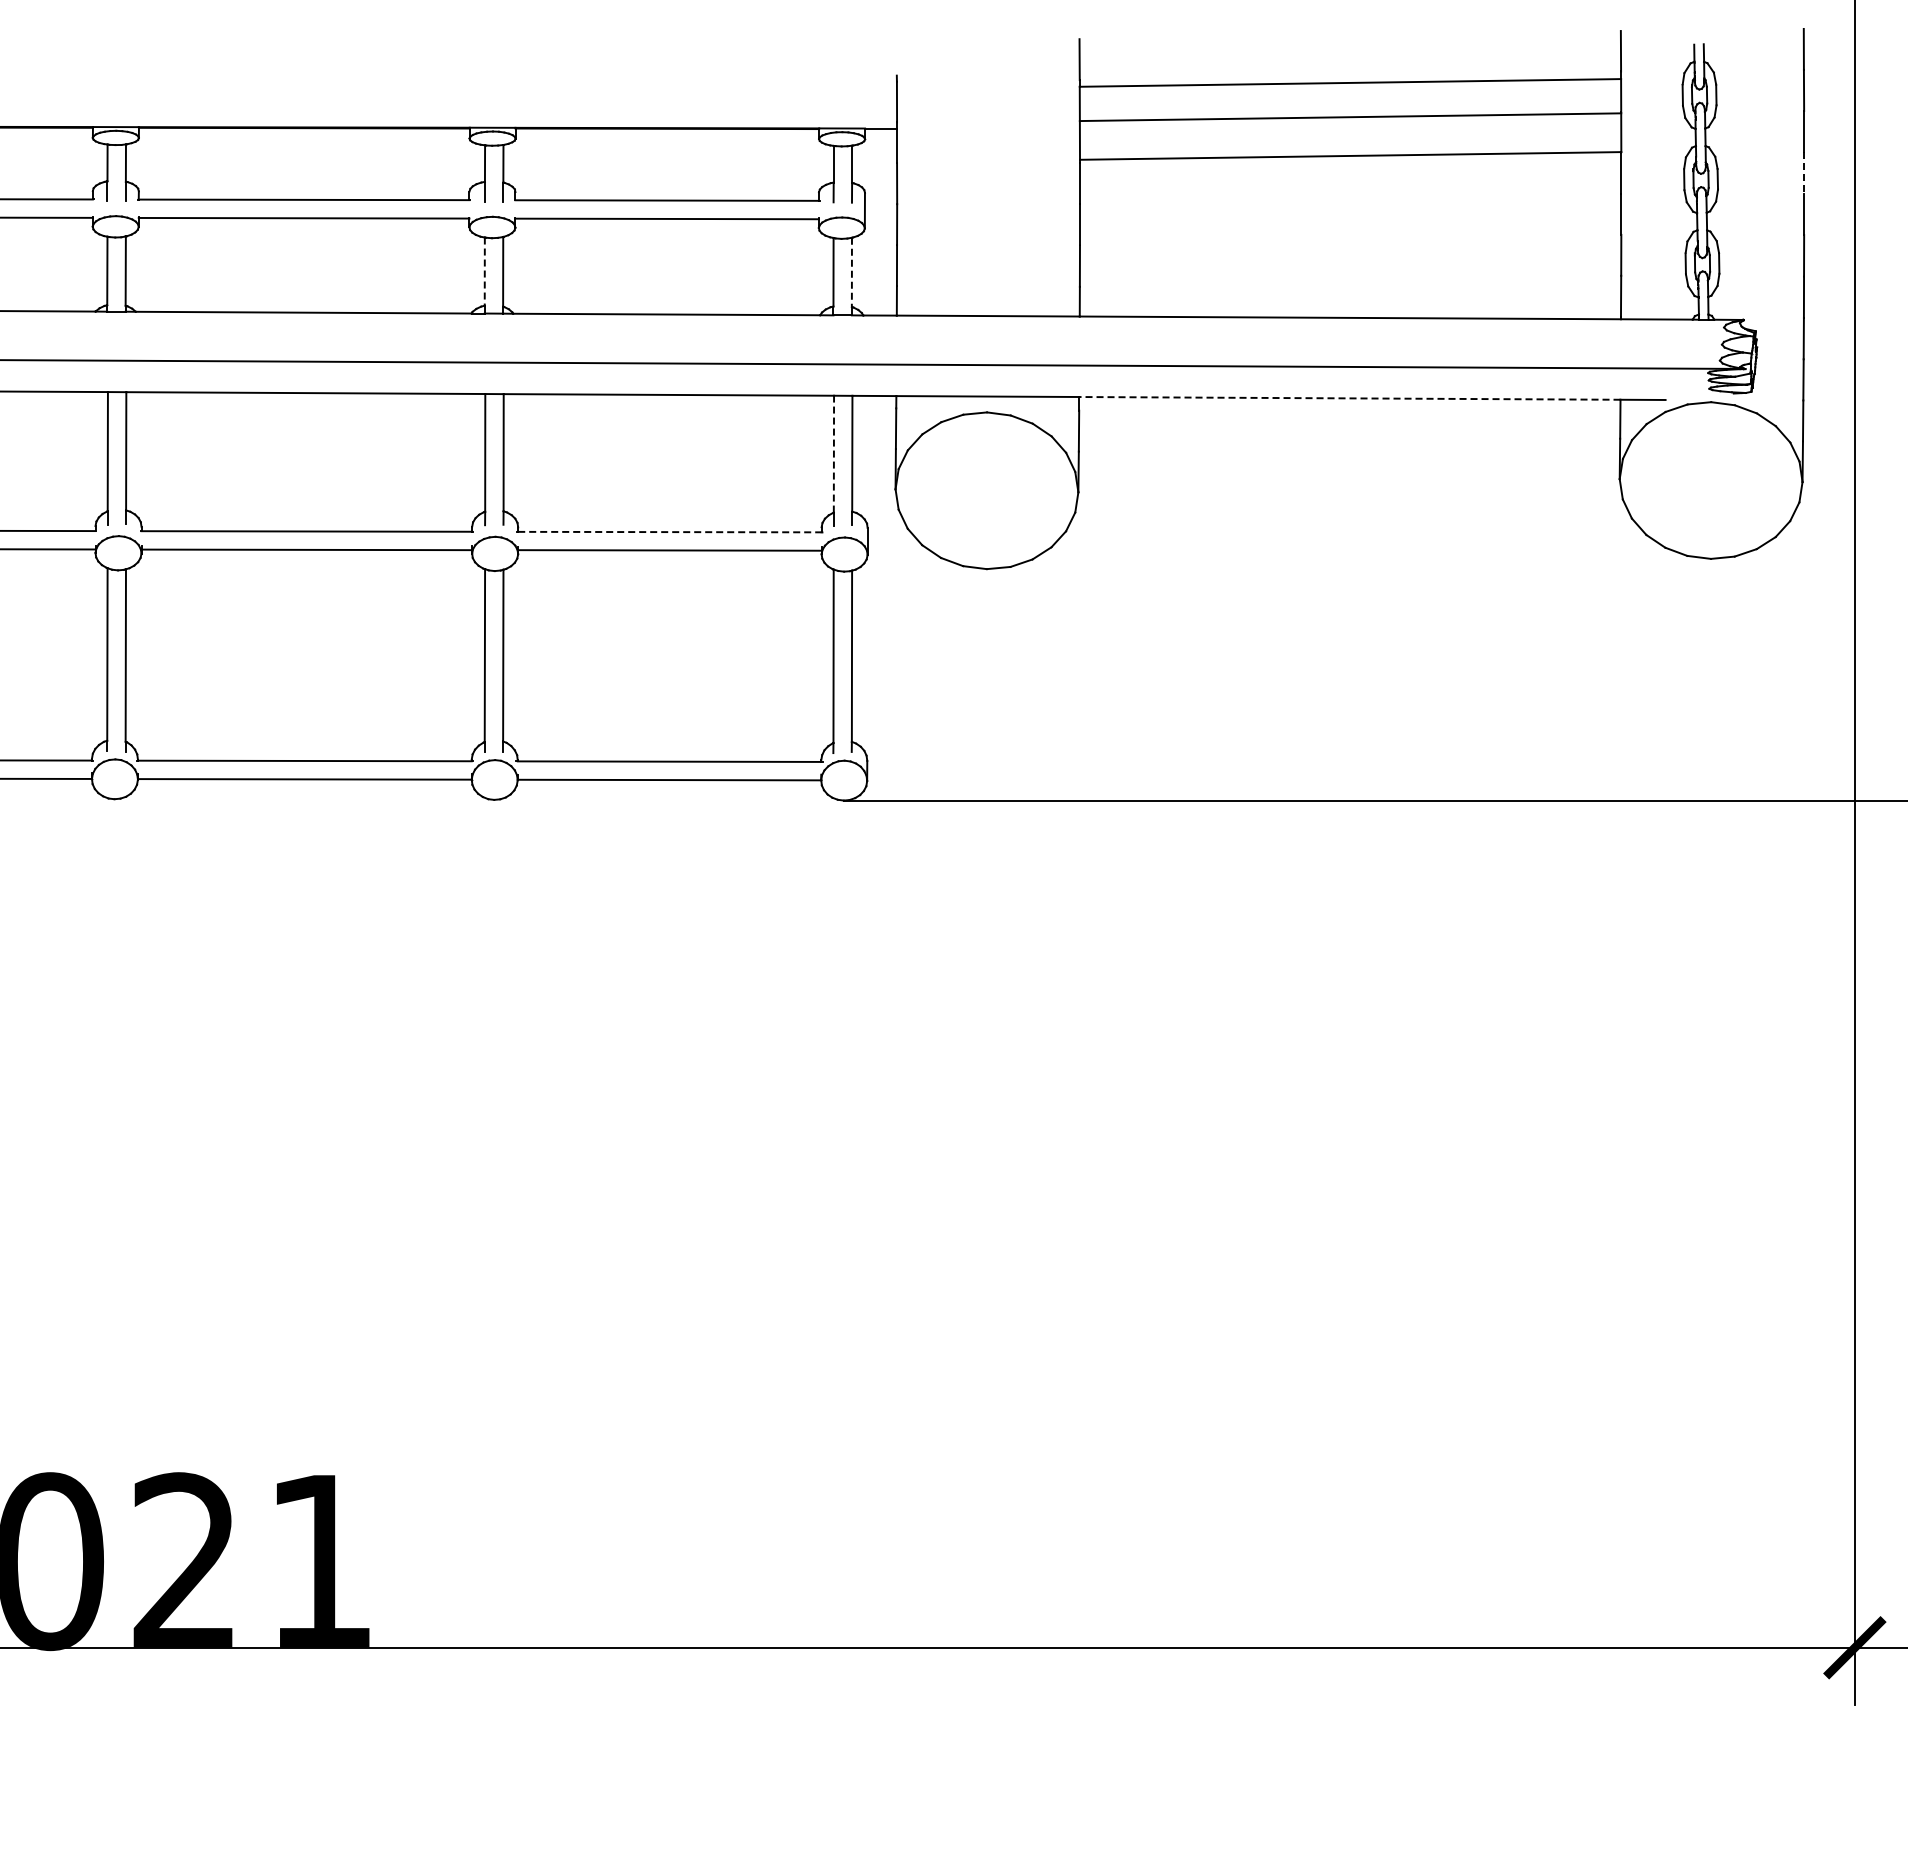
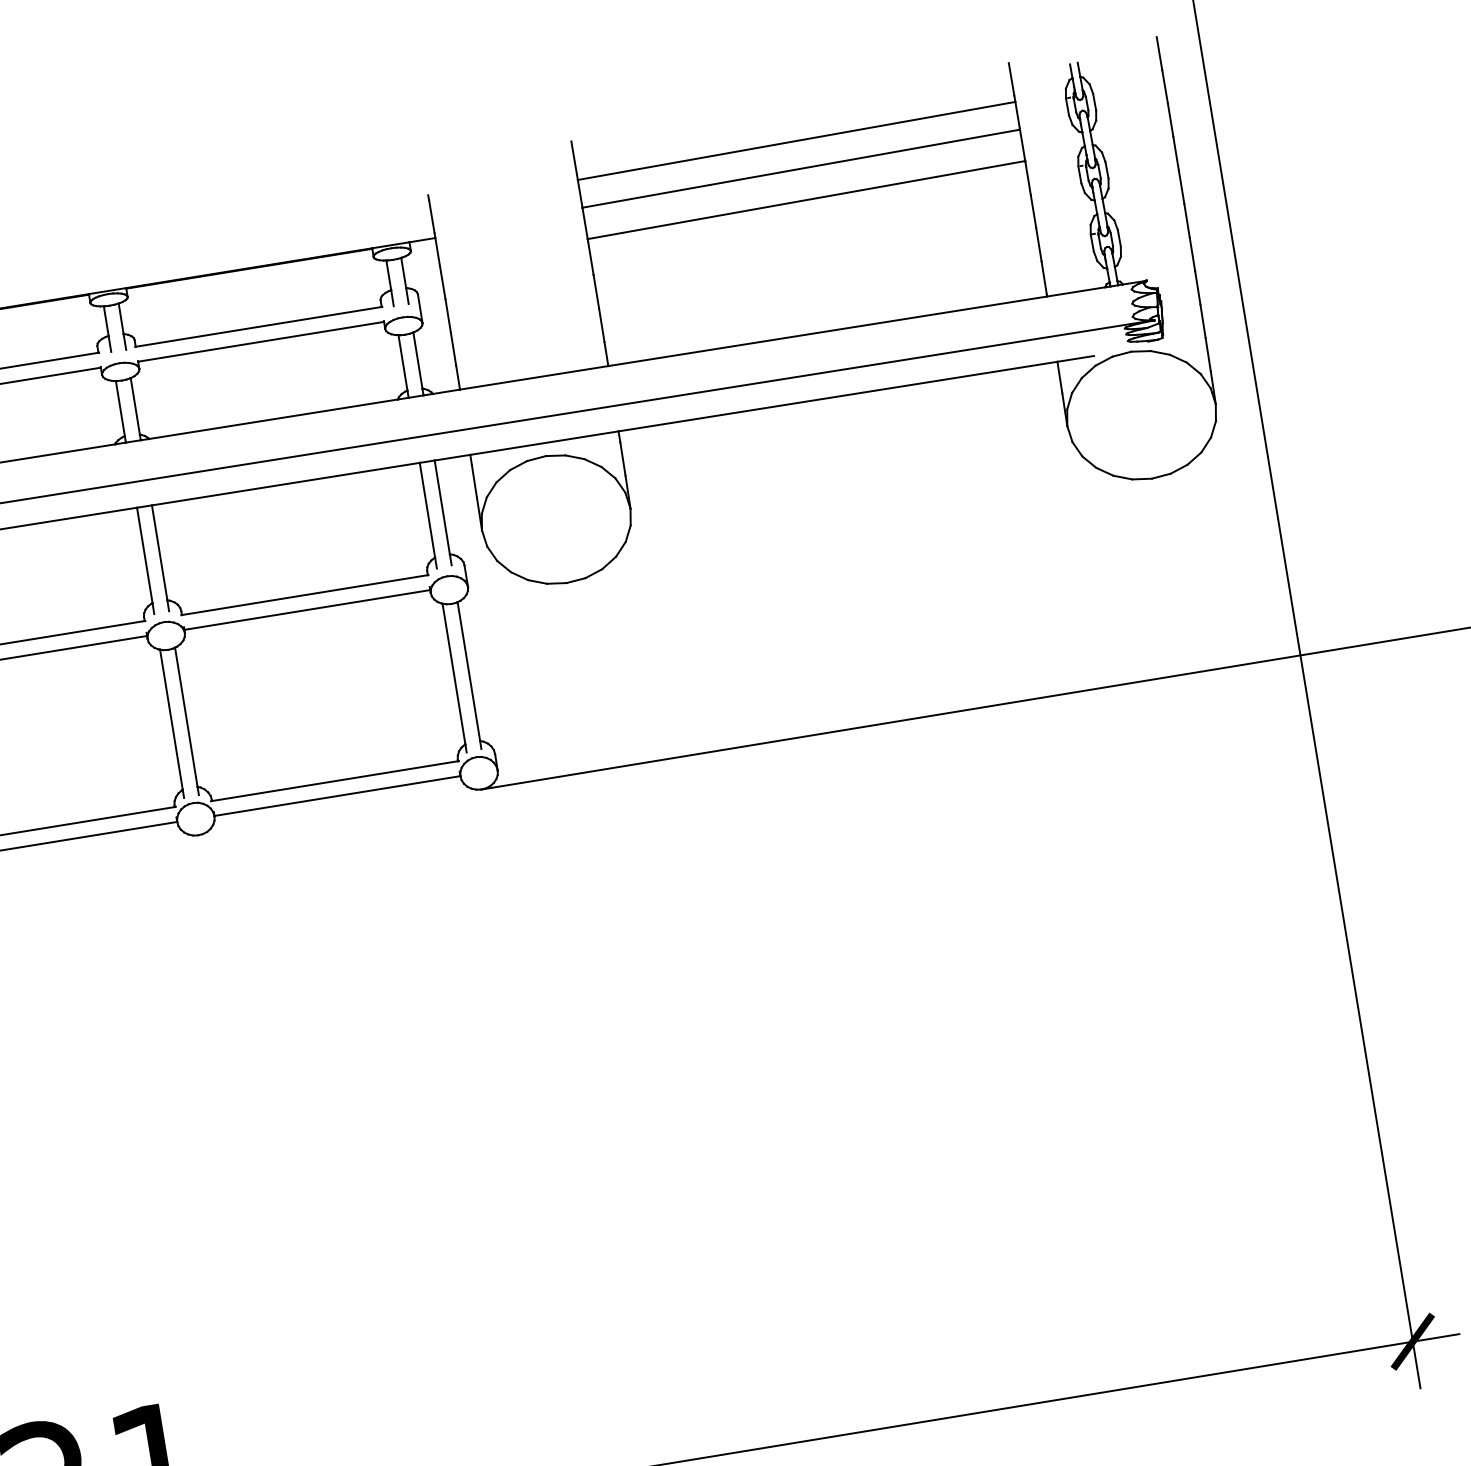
line: (1804, 173) -> (1176, 154), dashed -> solid
line: (484, 272) -> (120, 409), dashed -> solid
line: (851, 272) -> (417, 360), dashed -> solid
line: (1349, 398) -> (837, 396), dashed -> solid
line: (833, 453) -> (427, 509), dashed -> solid
line: (669, 532) -> (304, 595), dashed -> solid

